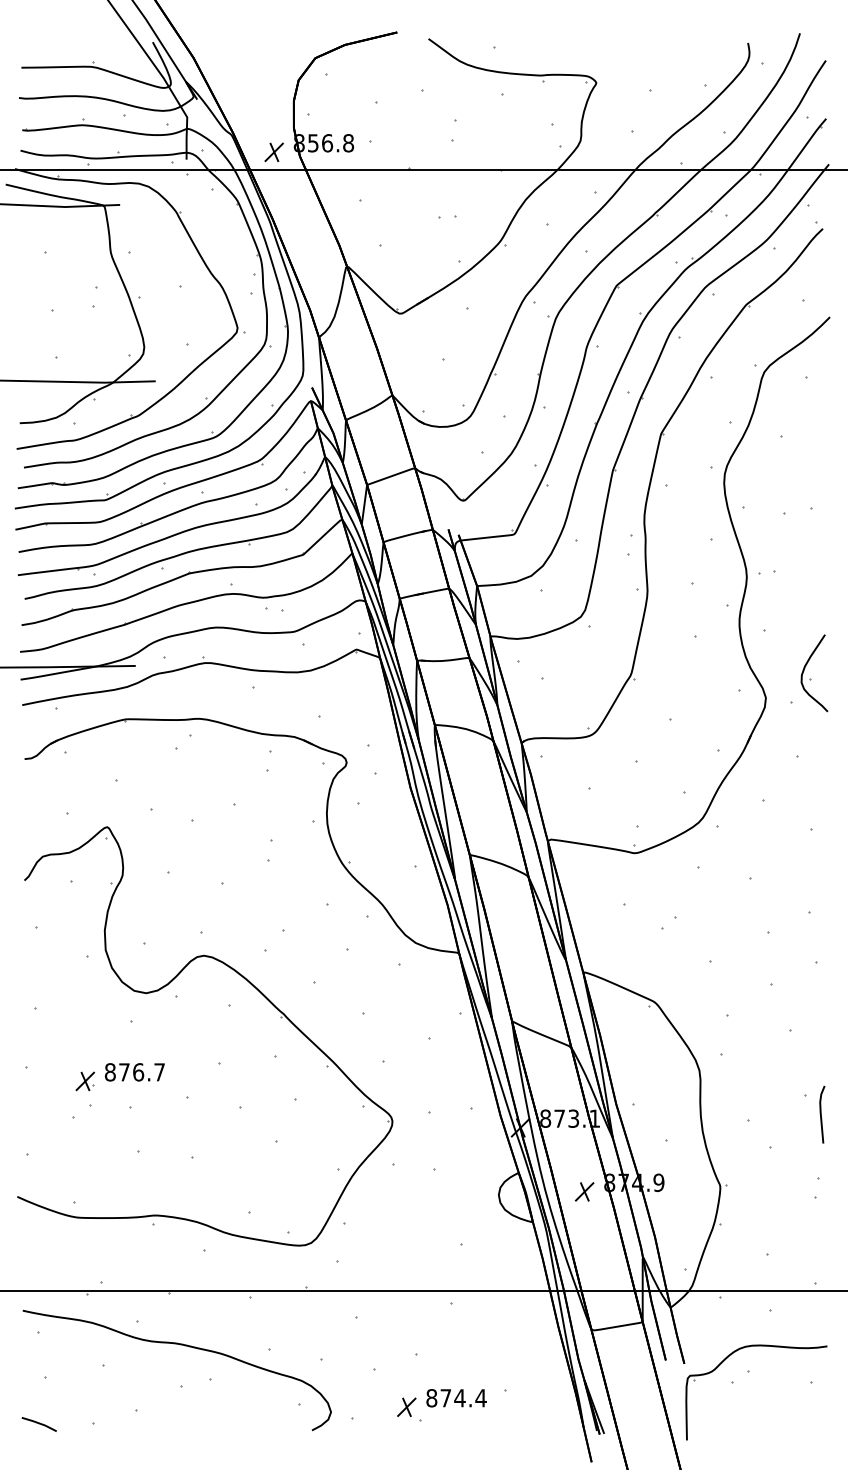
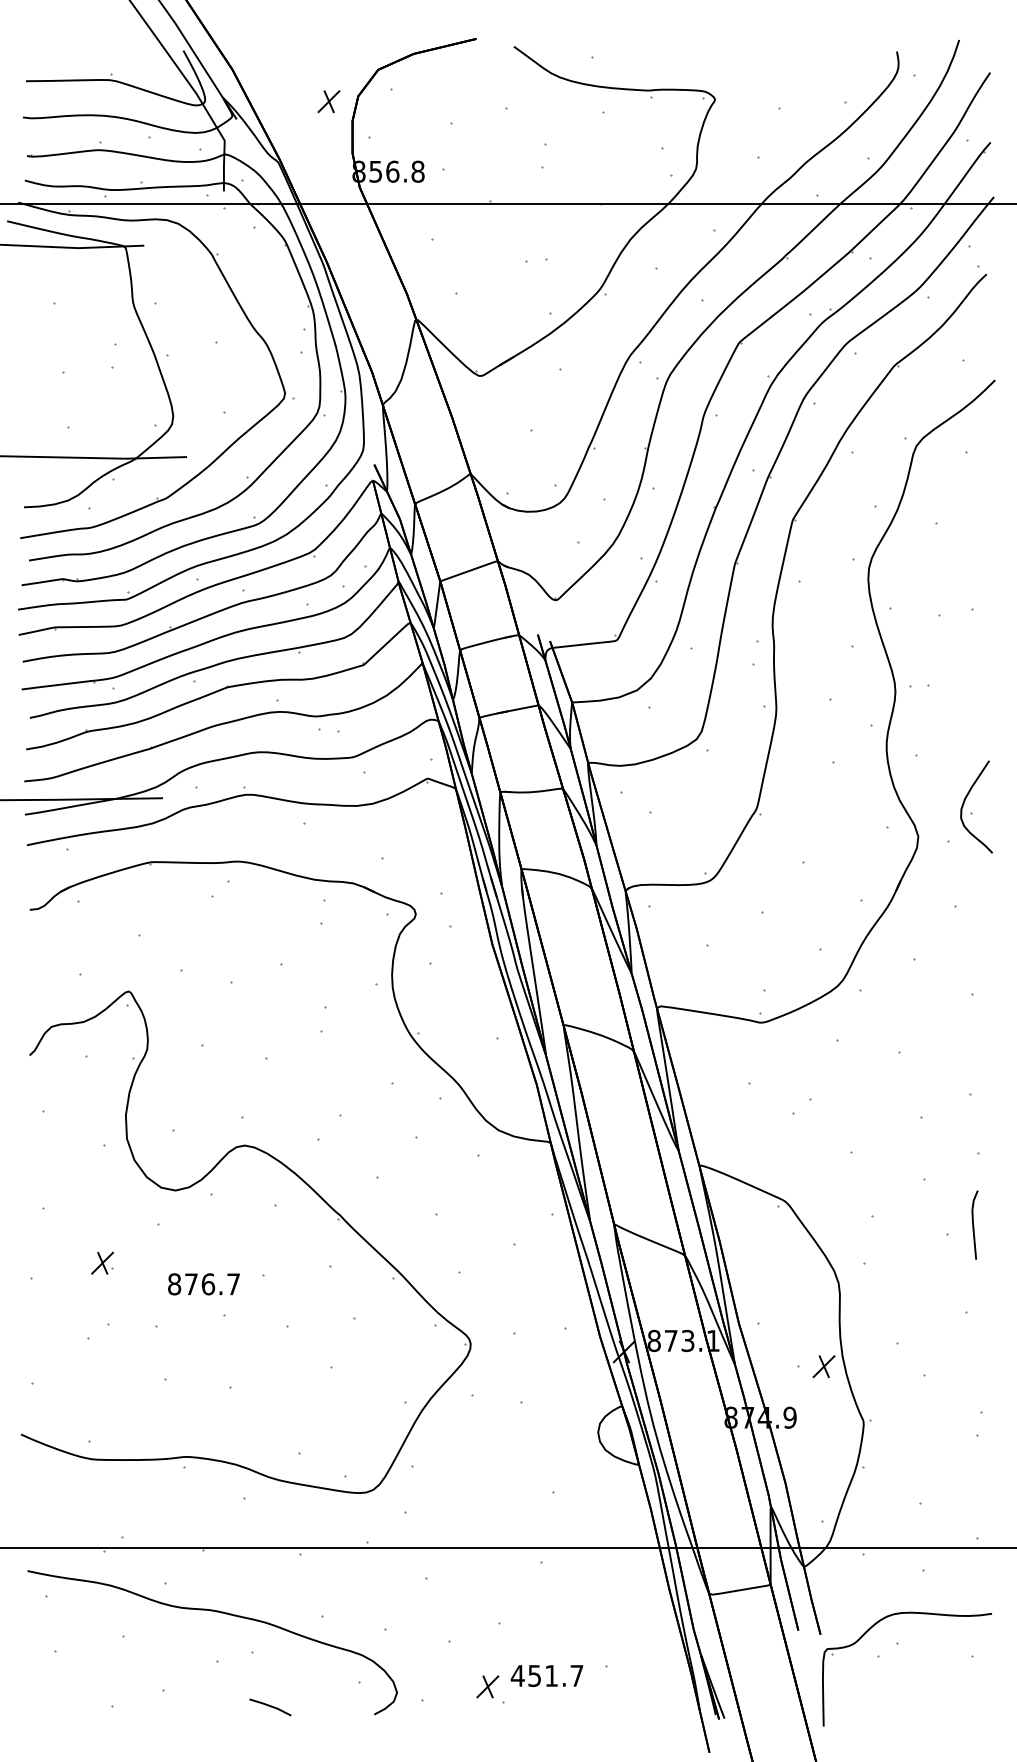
part: (273, 152) -> (328, 101), moved
text: (134, 1072) -> (203, 1284), moved
part: (85, 1080) -> (102, 1262), moved
curve: (821, 1114) -> (973, 1224), moved
part: (584, 1191) -> (823, 1366), moved
text: (455, 1397) -> (546, 1675), 874.4 -> 451.7
line: (39, 1424) -> (270, 1707), moved

